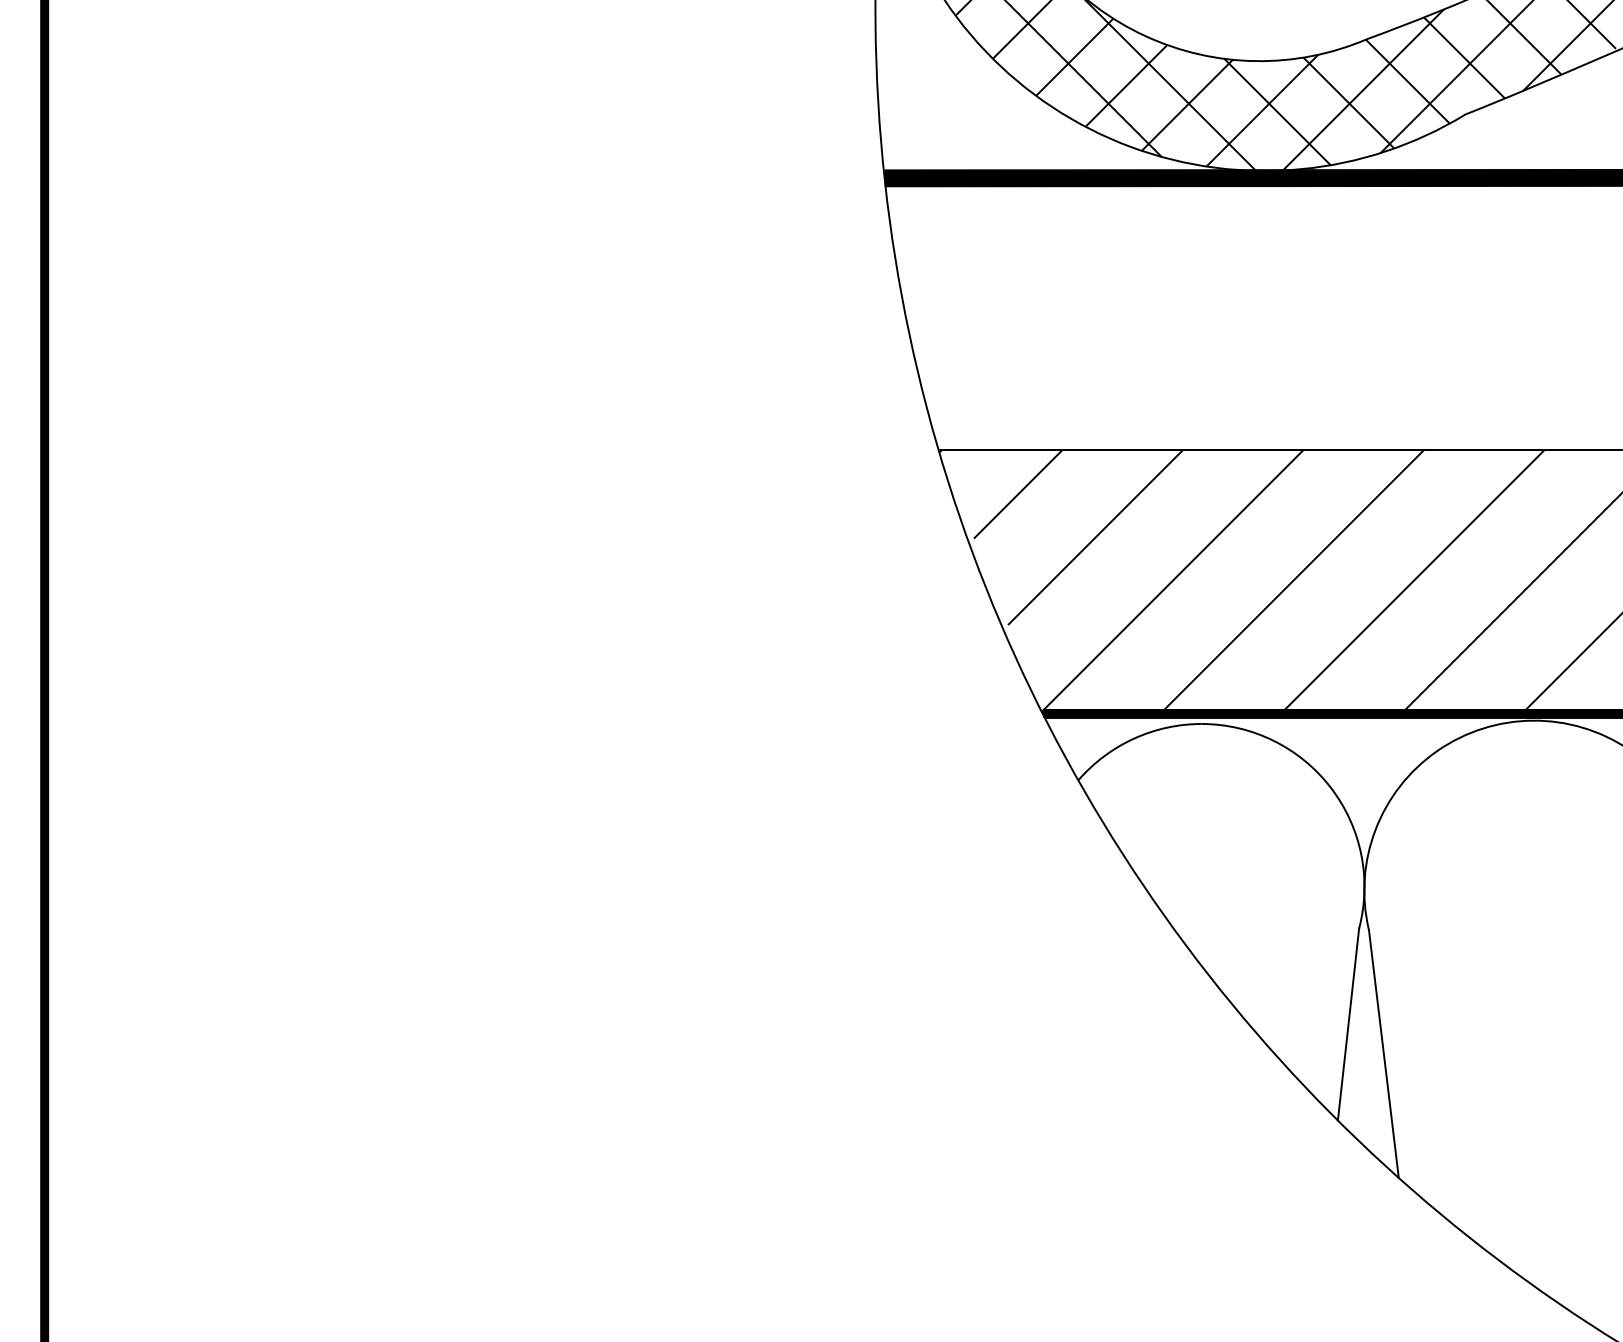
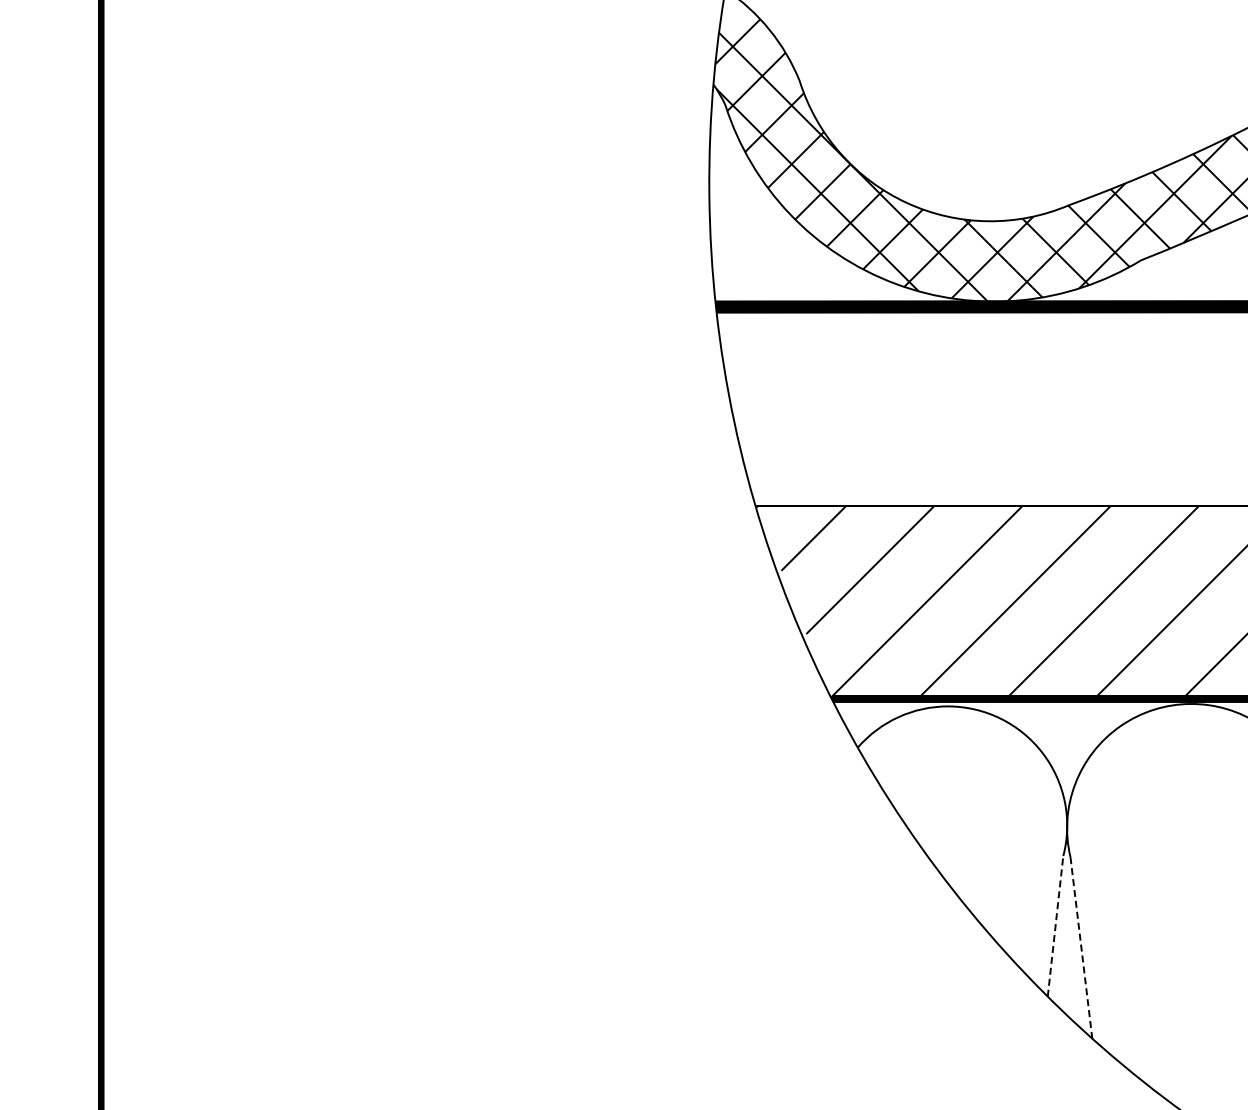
line: (1348, 1024) -> (1055, 926), solid -> dashed
line: (1383, 1054) -> (1081, 948), solid -> dashed

